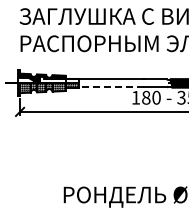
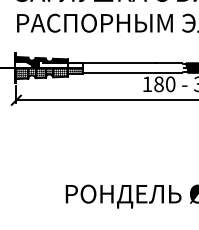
line: (111, 87) -> (119, 72), dashed -> solid

